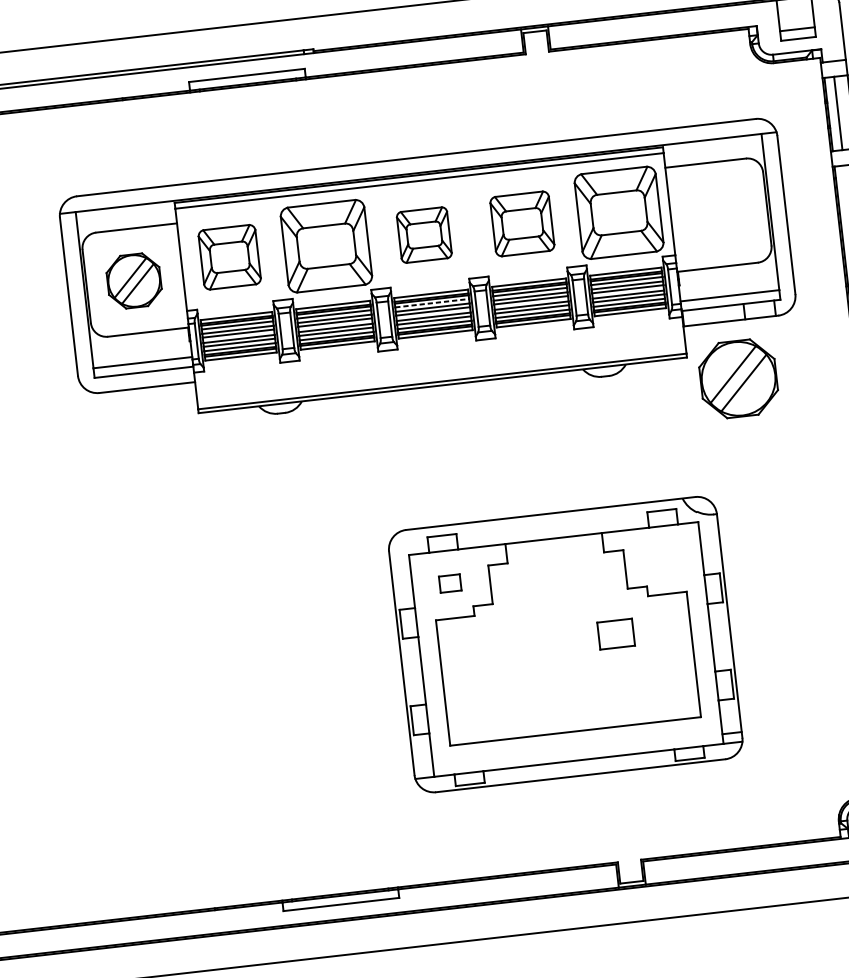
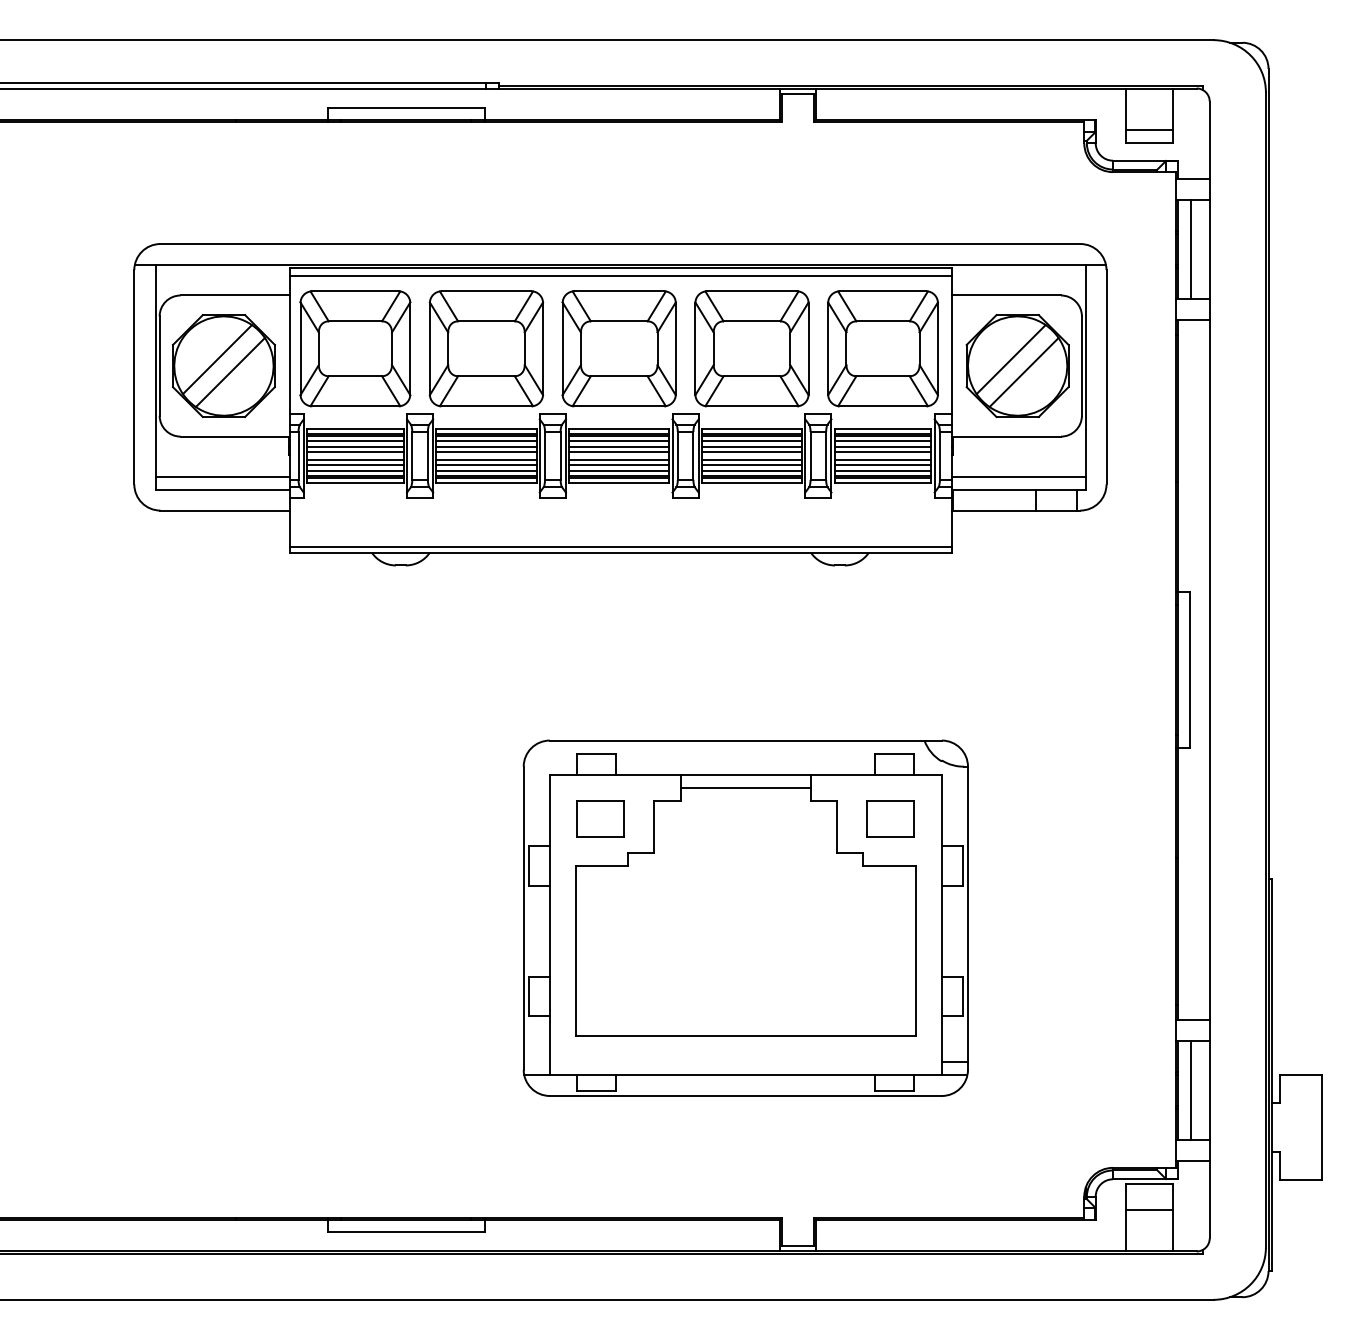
part: (522, 223) -> (751, 348), size x1.43
part: (423, 234) -> (618, 348), size x1.67
part: (229, 257) -> (355, 348), size x1.43
part: (133, 280) -> (223, 365), size x1.43
line: (432, 303) -> (619, 441), dashed -> solid
part: (738, 379) -> (1017, 366), moved
line: (554, 548) -> (745, 787), added
part: (450, 583) -> (600, 818), size x1.67
part: (615, 633) -> (890, 818), moved

